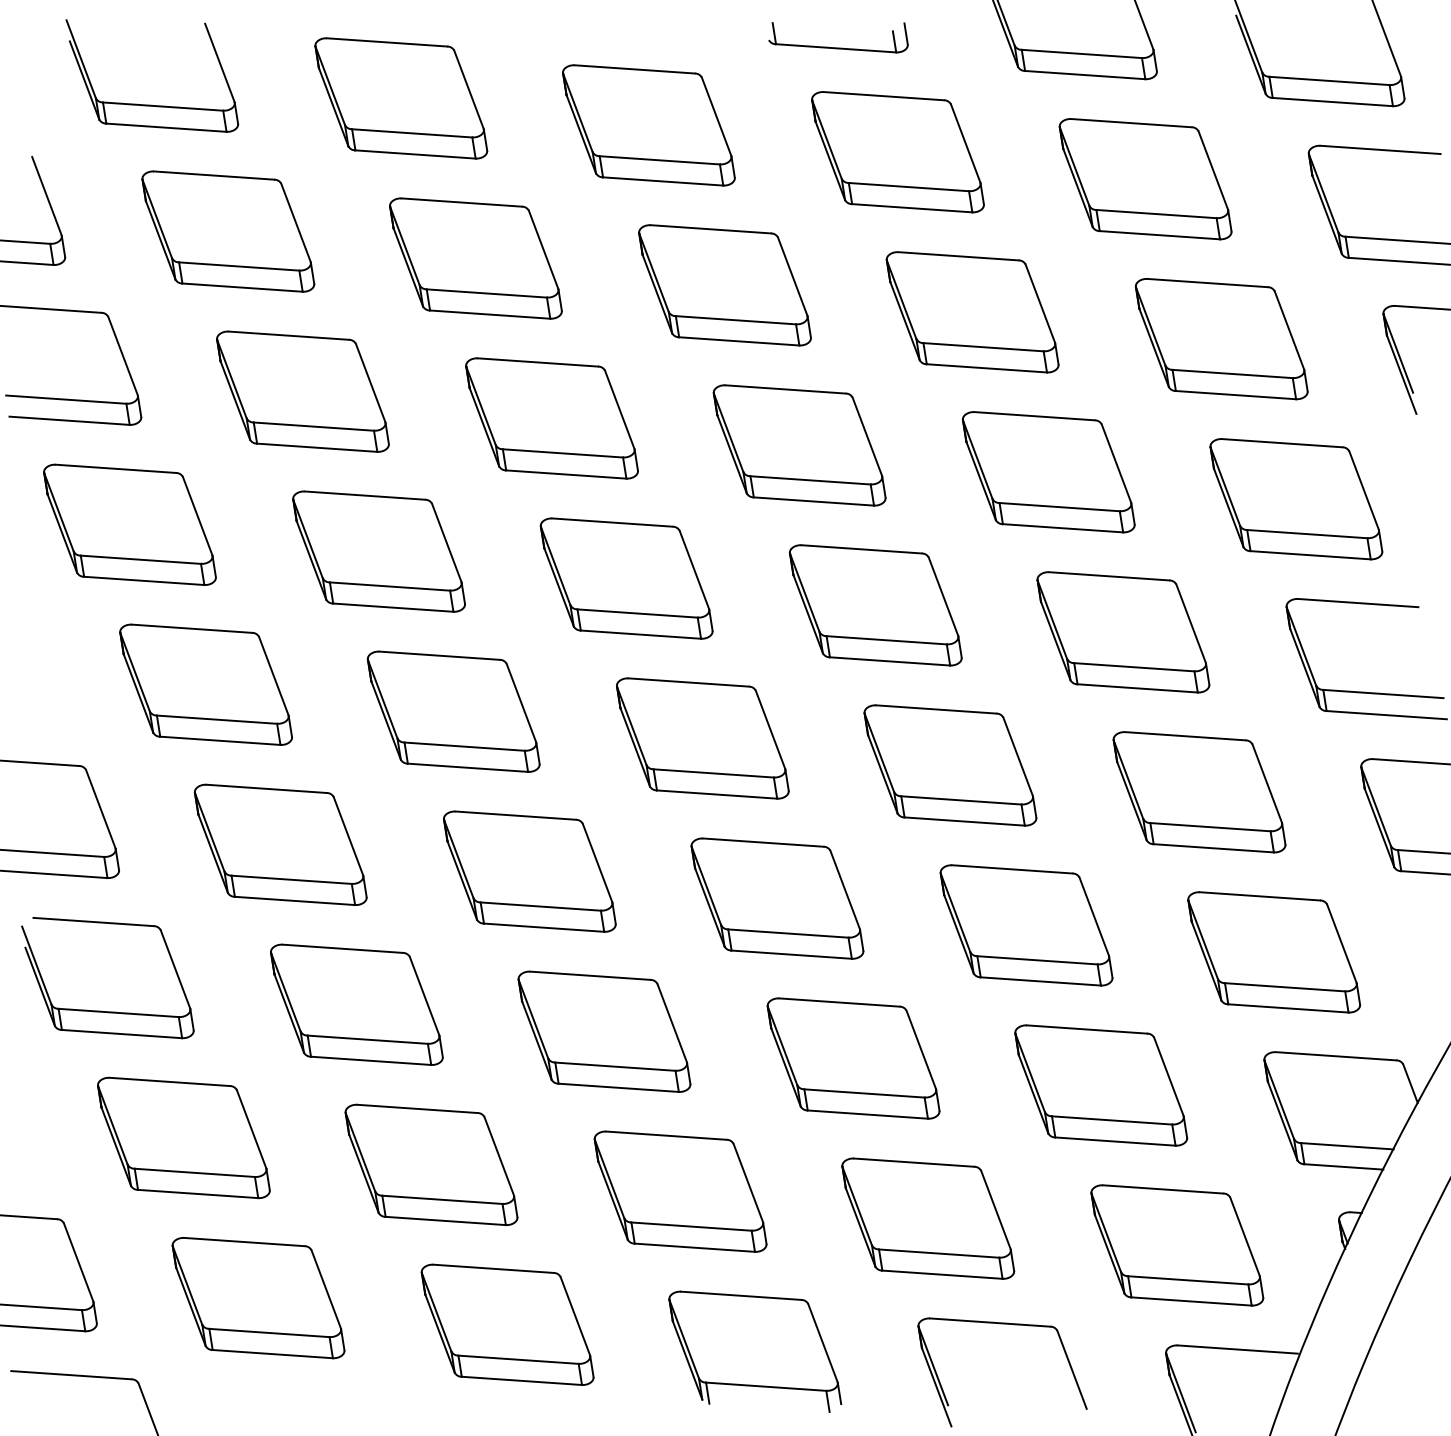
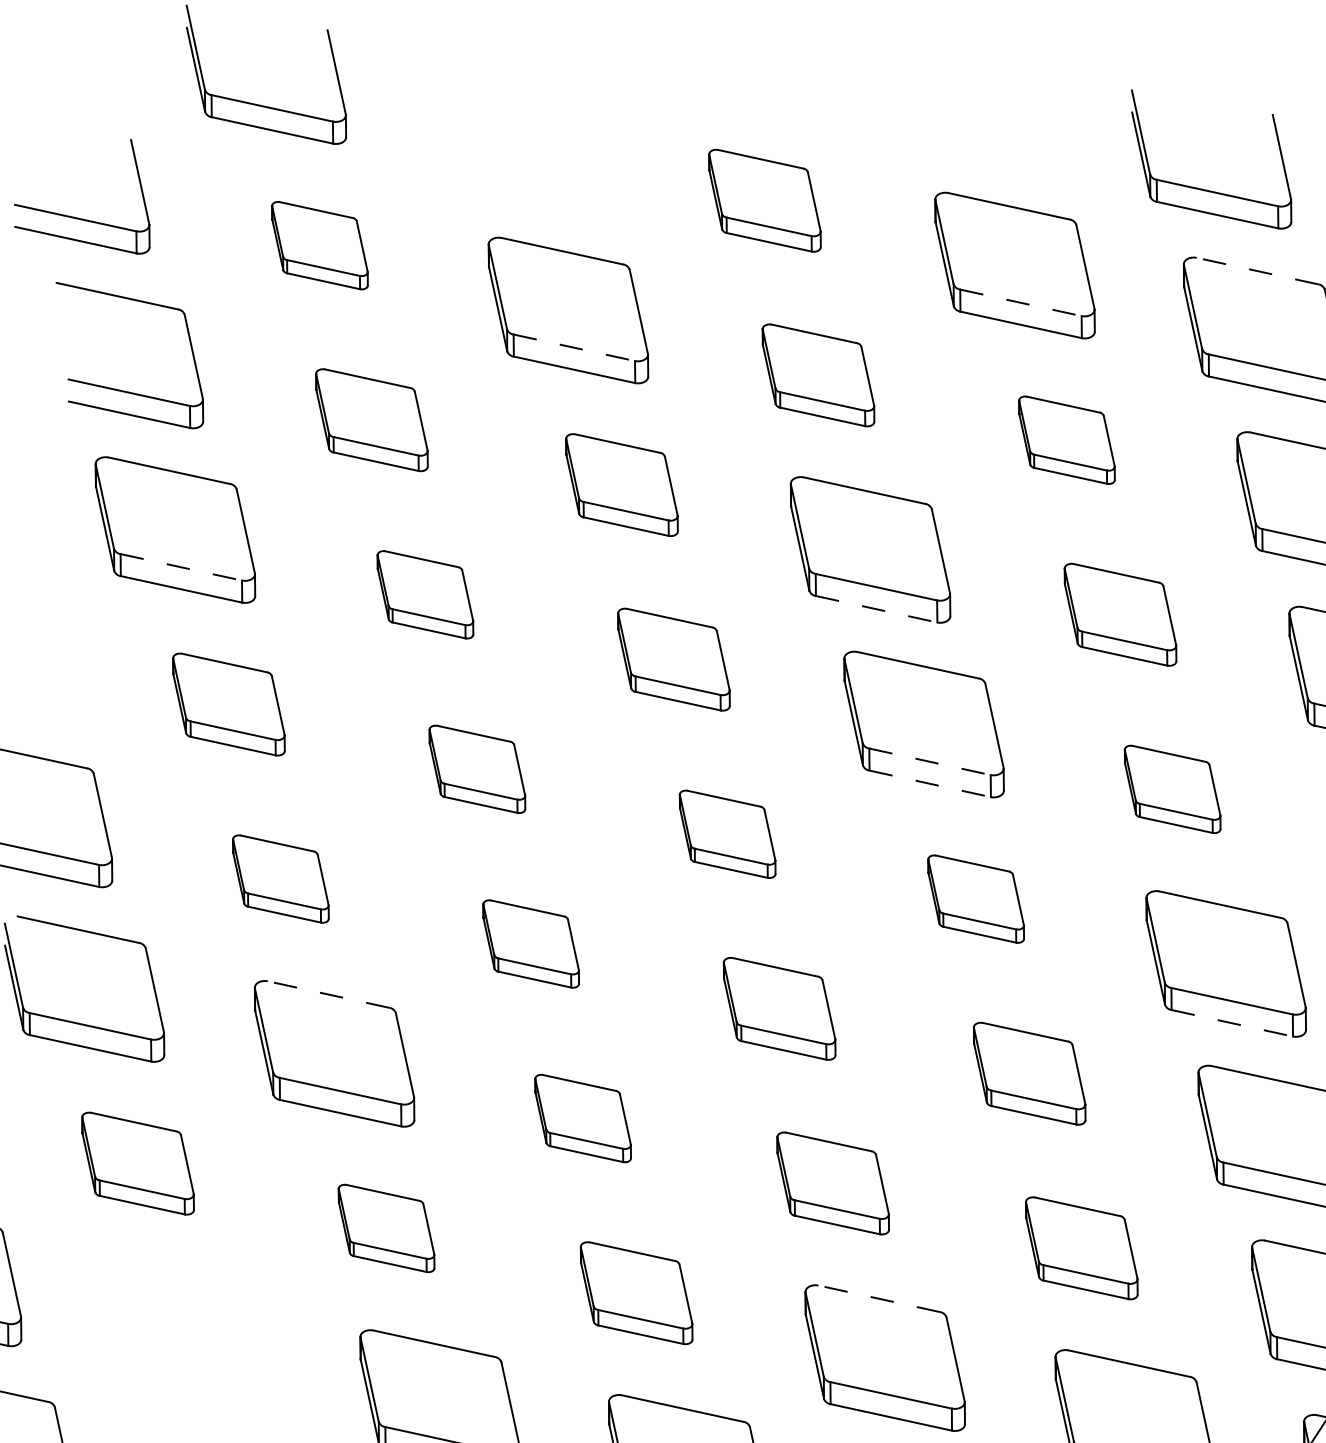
part: (838, 47) -> (970, 149), removed
part: (401, 98) -> (516, 136), removed
line: (1130, 123) -> (1256, 271), solid -> dashed
part: (648, 125) -> (764, 200), size x0.7
line: (909, 187) -> (1021, 303), solid -> dashed
part: (228, 231) -> (320, 245), size x0.6
part: (724, 285) -> (817, 375), size x0.7
line: (487, 293) -> (574, 347), solid -> dashed
part: (972, 312) -> (1066, 440), size x0.6
part: (302, 391) -> (371, 419), size x0.7
part: (551, 418) -> (621, 485), size x0.7
part: (1048, 472) -> (1120, 615), size x0.7
line: (814, 501) -> (877, 609), solid -> dashed
part: (378, 551) -> (424, 594), size x0.6
line: (141, 559) -> (181, 567), solid -> dashed
part: (626, 578) -> (673, 659), size x0.7
part: (1123, 632) -> (1172, 789), size x0.6
line: (887, 640) -> (930, 762), solid -> dashed
line: (890, 661) -> (930, 784), solid -> dashed
part: (205, 684) -> (228, 704), size x0.7
part: (453, 711) -> (477, 769), size x0.6
part: (702, 738) -> (727, 834), size x0.6
part: (950, 765) -> (976, 899), size x0.6
part: (280, 844) -> (280, 878), size x0.6
line: (1214, 848) -> (1233, 1023), solid -> dashed
part: (529, 871) -> (530, 943), size x0.6
part: (777, 898) -> (779, 1008), size x0.7
part: (1026, 925) -> (1029, 1073), size x0.7
line: (342, 948) -> (328, 994), solid -> dashed
part: (604, 1031) -> (583, 1118), size x0.6
part: (853, 1058) -> (833, 1183), size x0.7
part: (1101, 1085) -> (1082, 1248), size x0.7
part: (183, 1137) -> (137, 1163), size x0.7
line: (913, 1162) -> (878, 1298), solid -> dashed
part: (431, 1164) -> (386, 1227), size x0.6
part: (680, 1191) -> (636, 1293), size x0.7
part: (258, 1298) -> (189, 1338), removed

